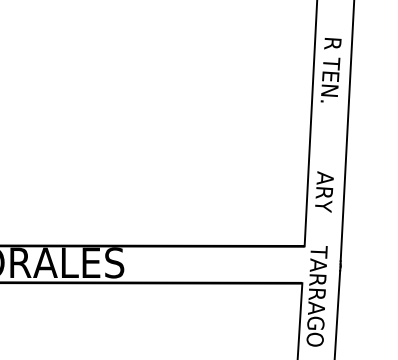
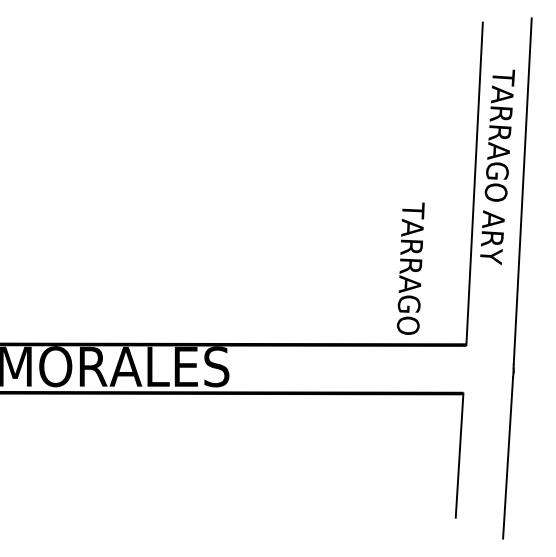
text: (329, 86) -> (499, 135), R TEN. -> TARRAGO
text: (324, 191) -> (492, 237), moved
text: (316, 296) -> (410, 268), moved

